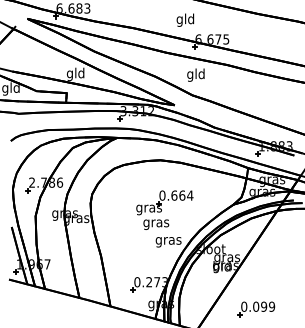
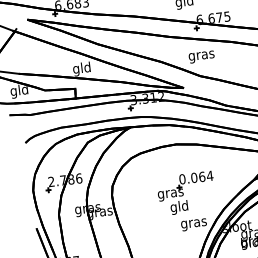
text: (195, 74) -> (200, 55), gld -> gras
text: (174, 195) -> (194, 177), 0.664 -> 0.064
text: (156, 222) -> (179, 206), gras -> gld

